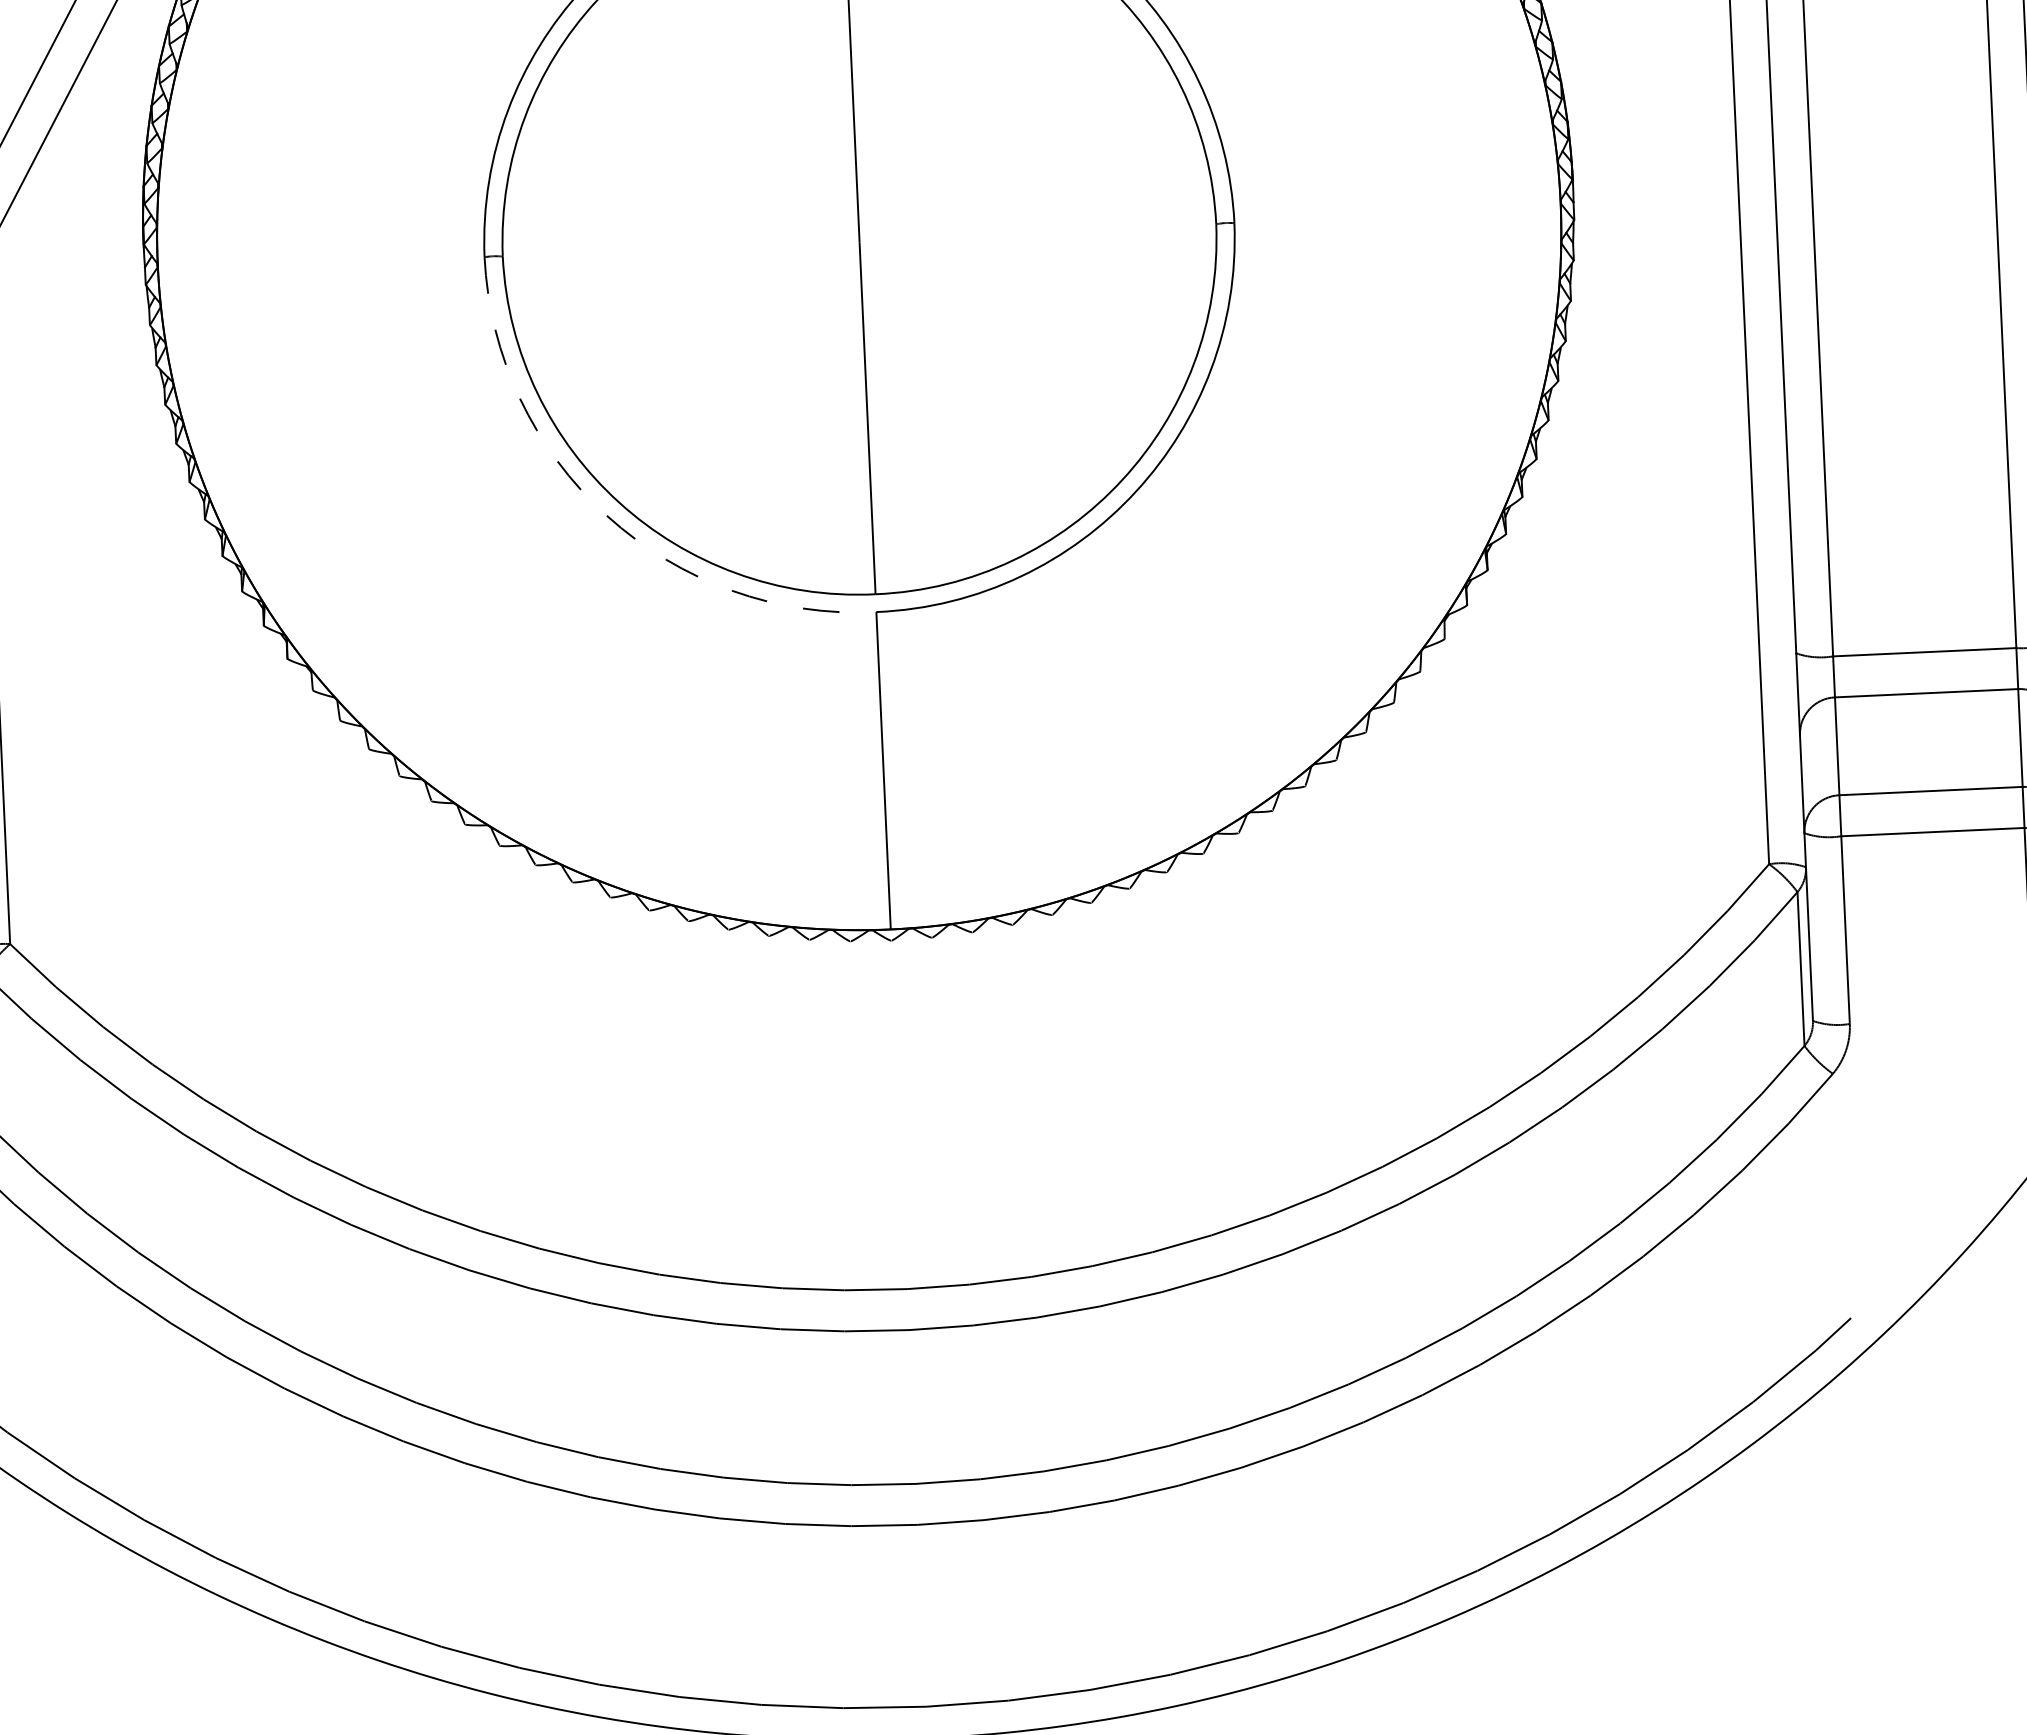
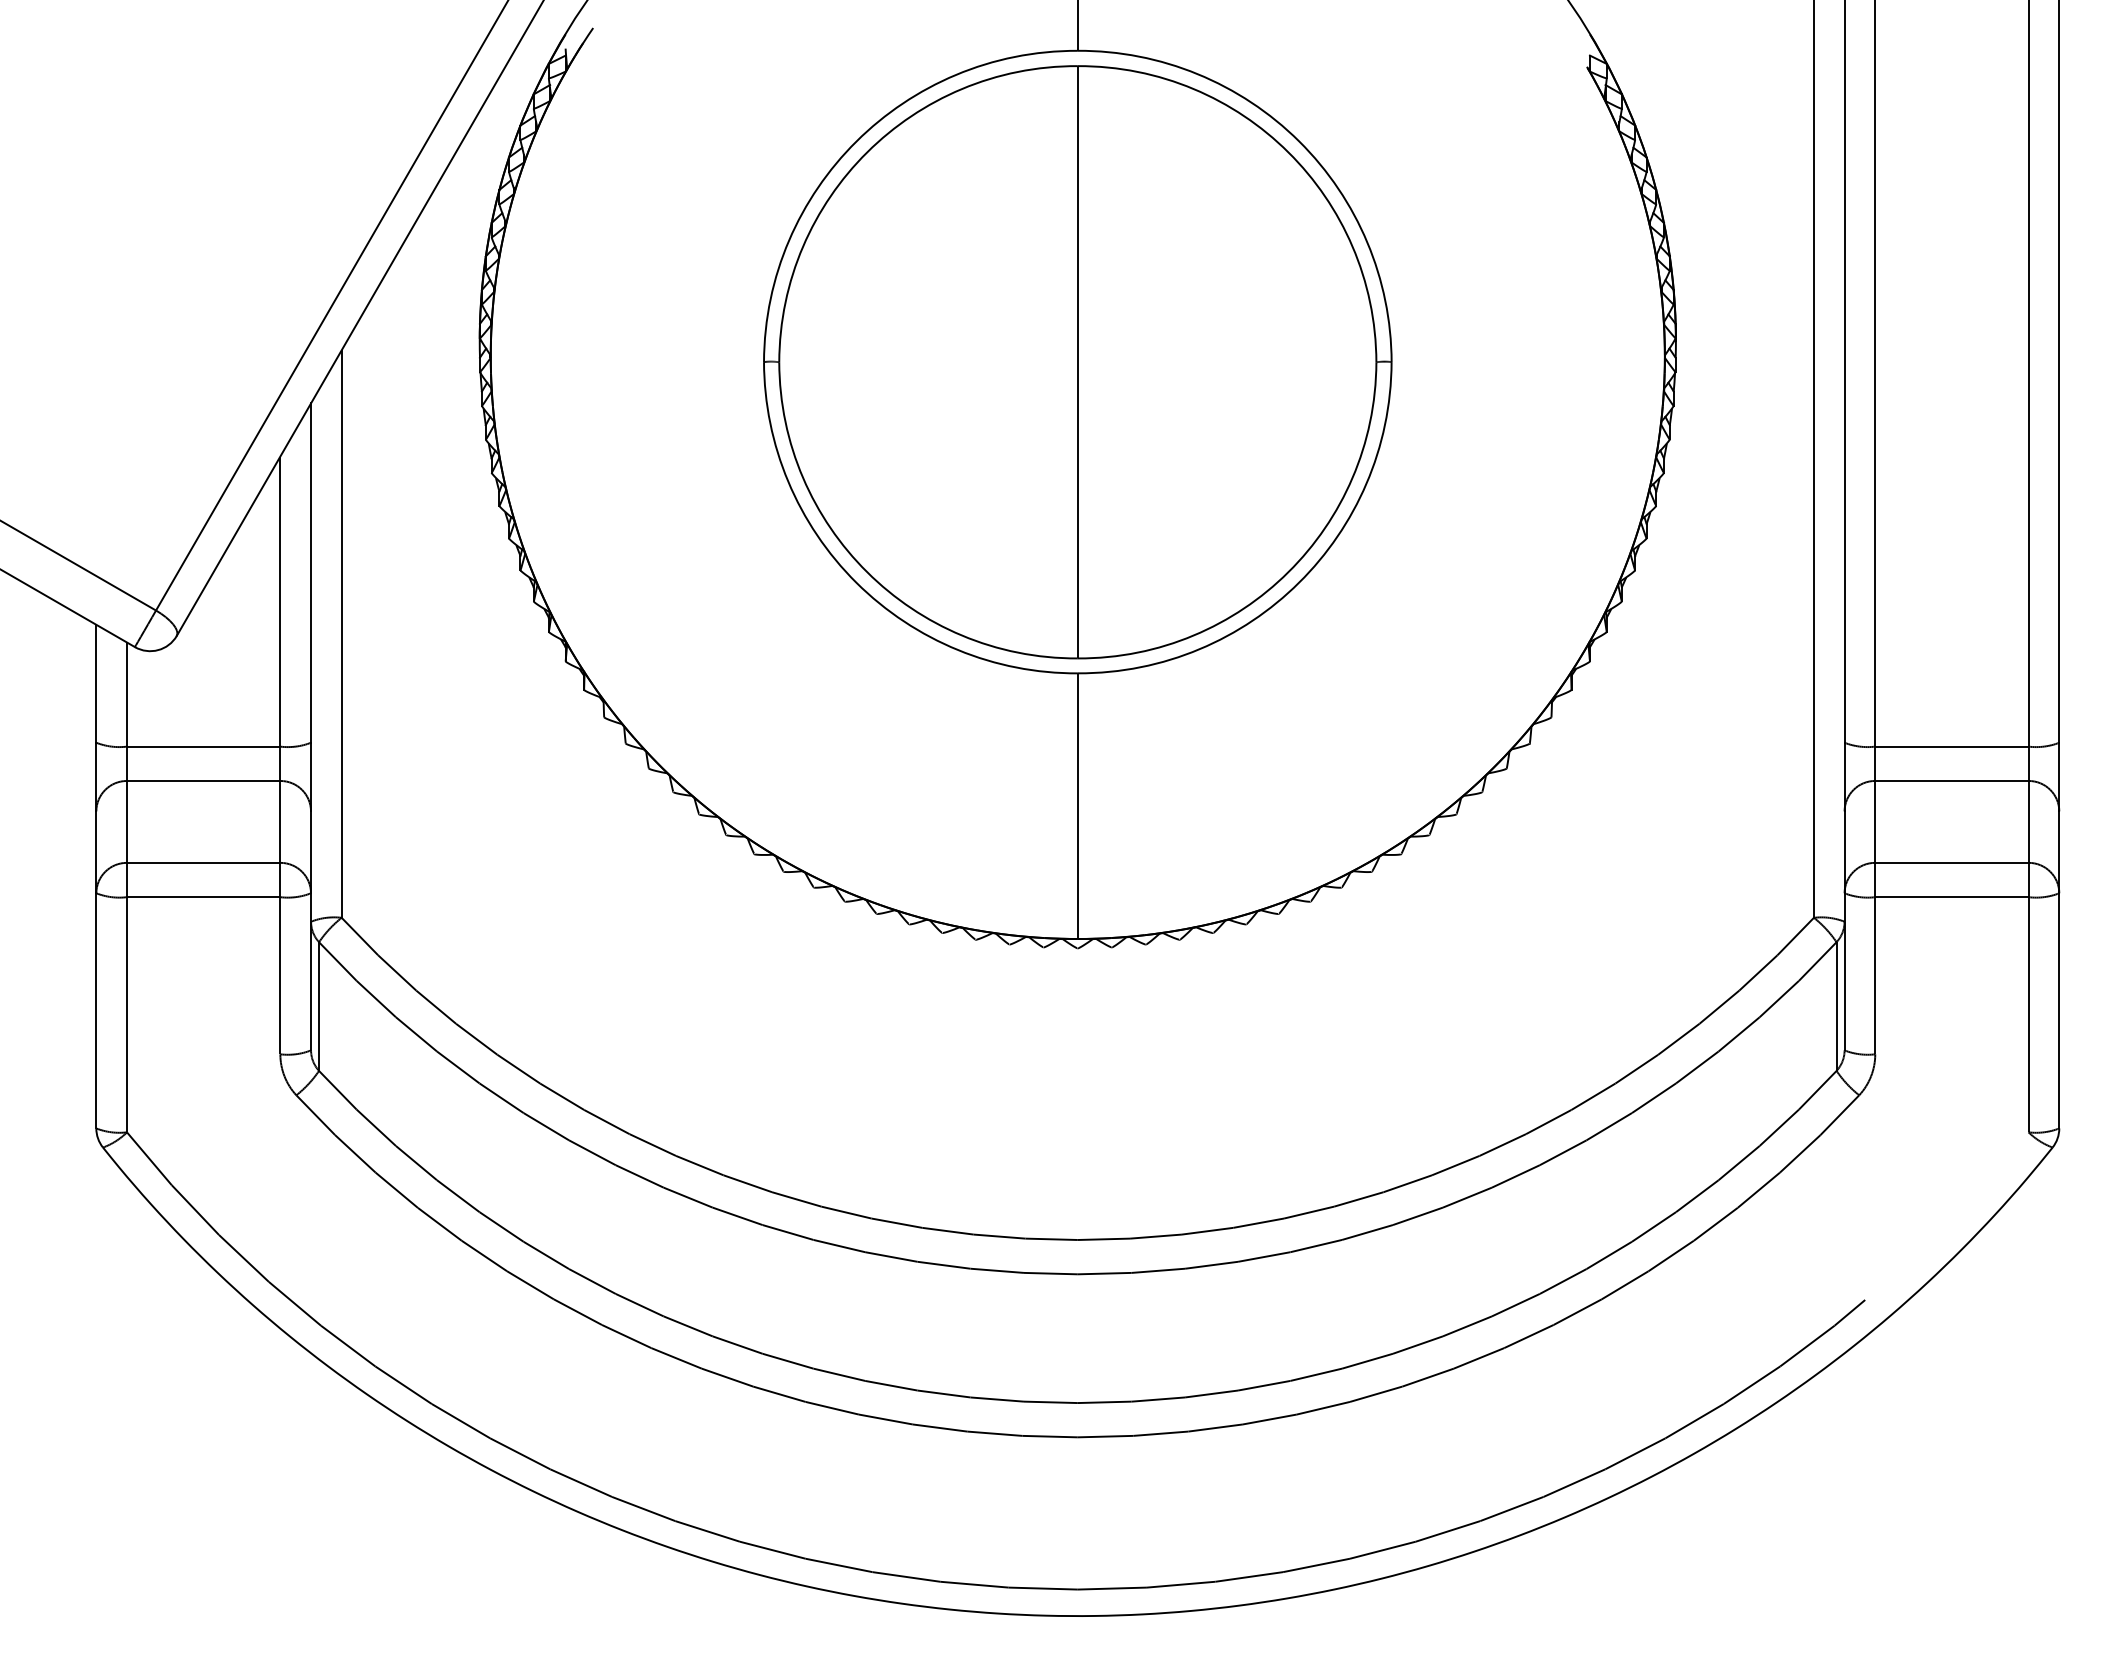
arc: (607, 515) -> (856, 582), dashed -> solid

